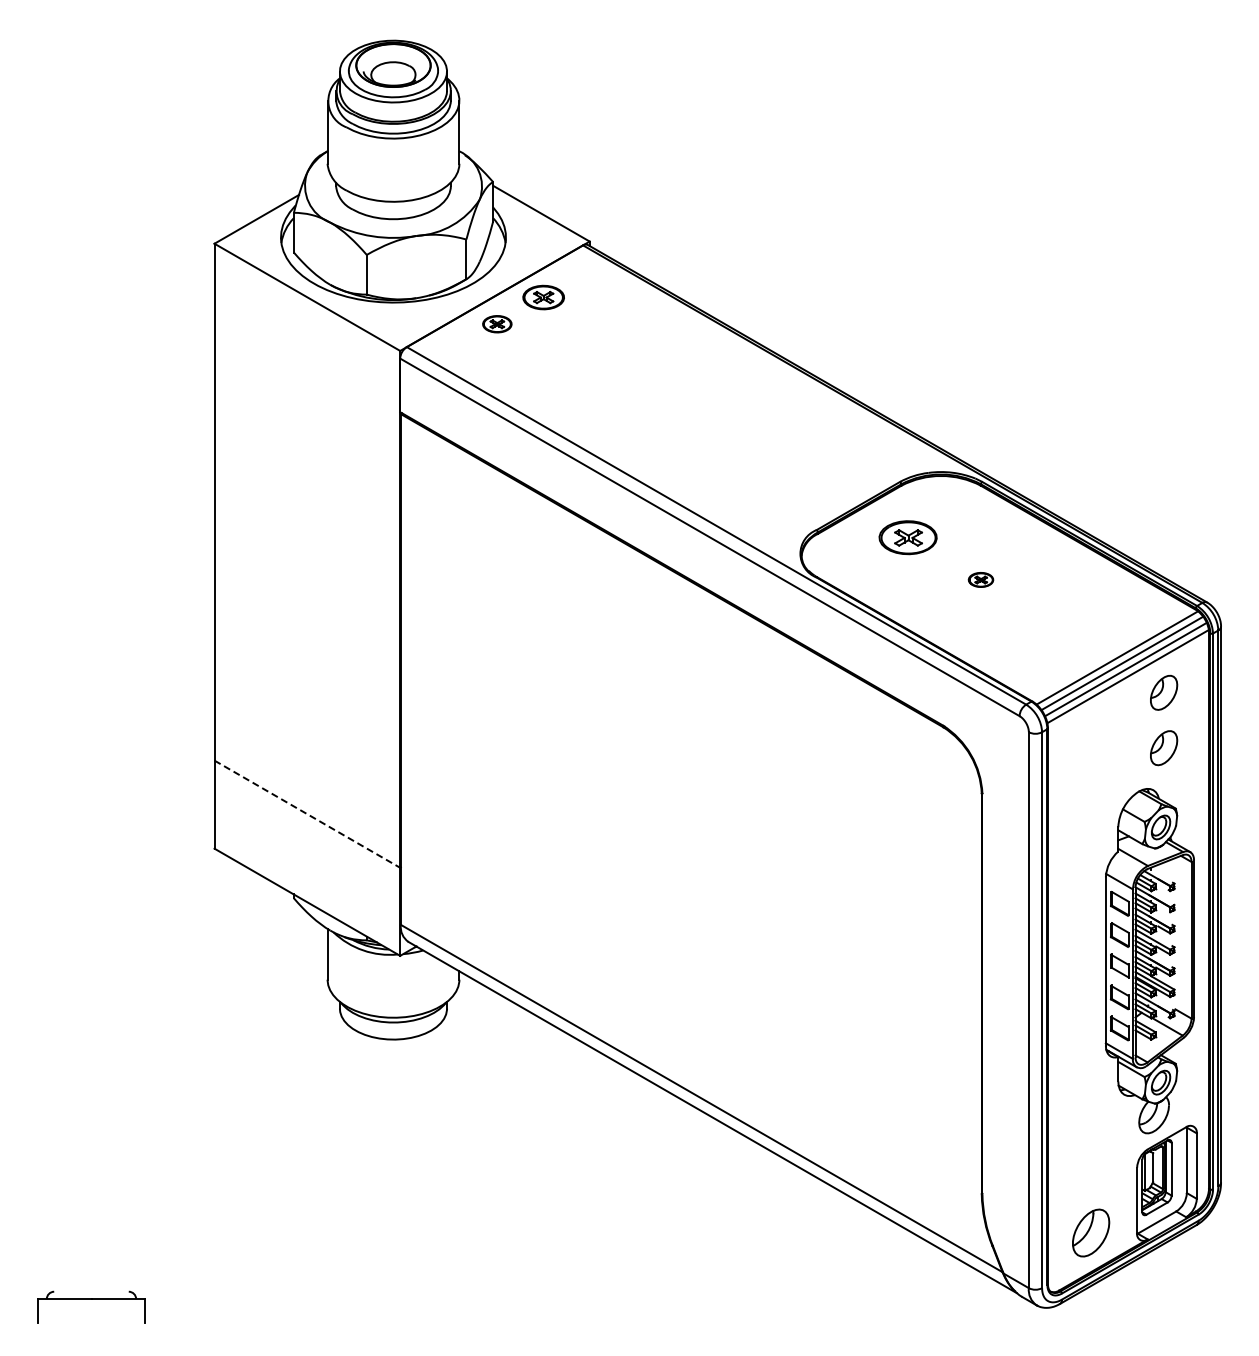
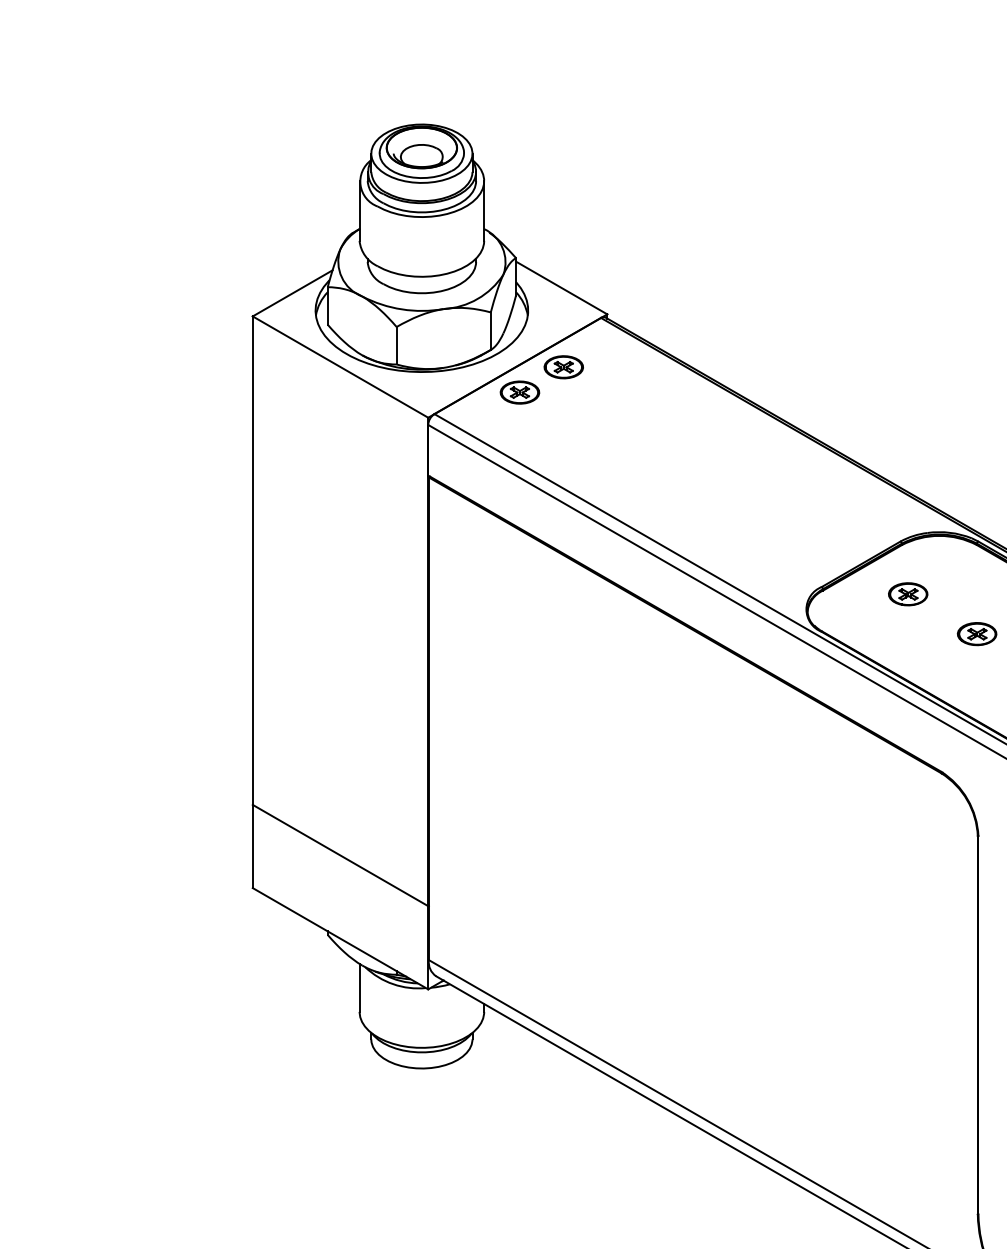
part: (497, 323) -> (520, 391), size x1.43
part: (907, 537) -> (907, 594), size x0.71
part: (980, 579) -> (976, 633), size x1.67
line: (307, 814) -> (340, 855), dashed -> solid

